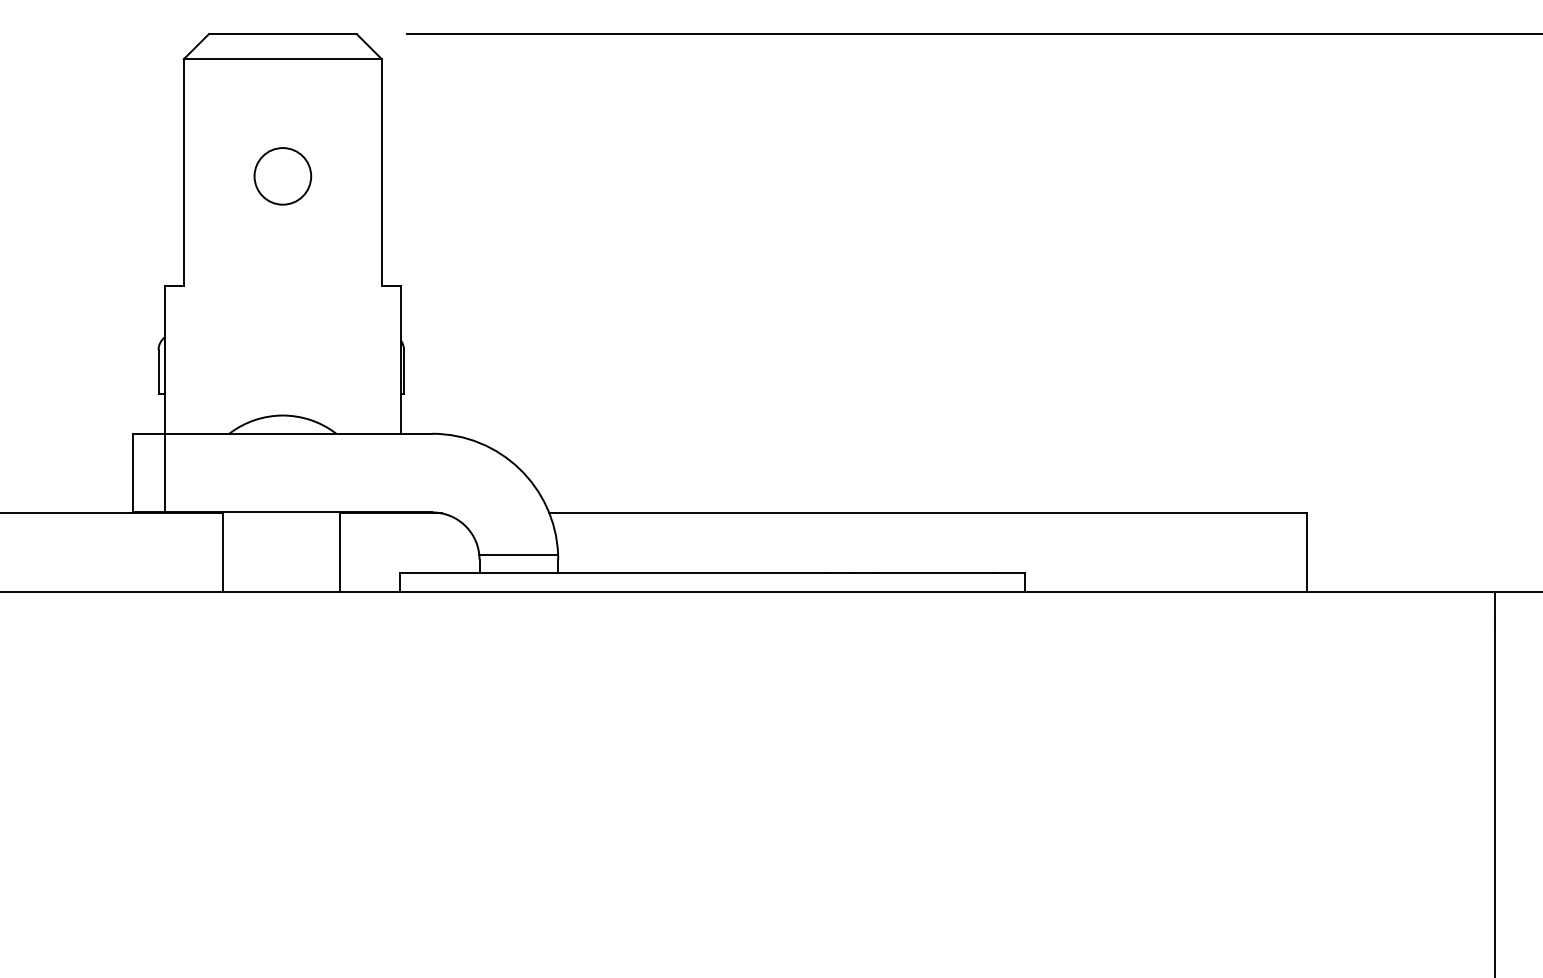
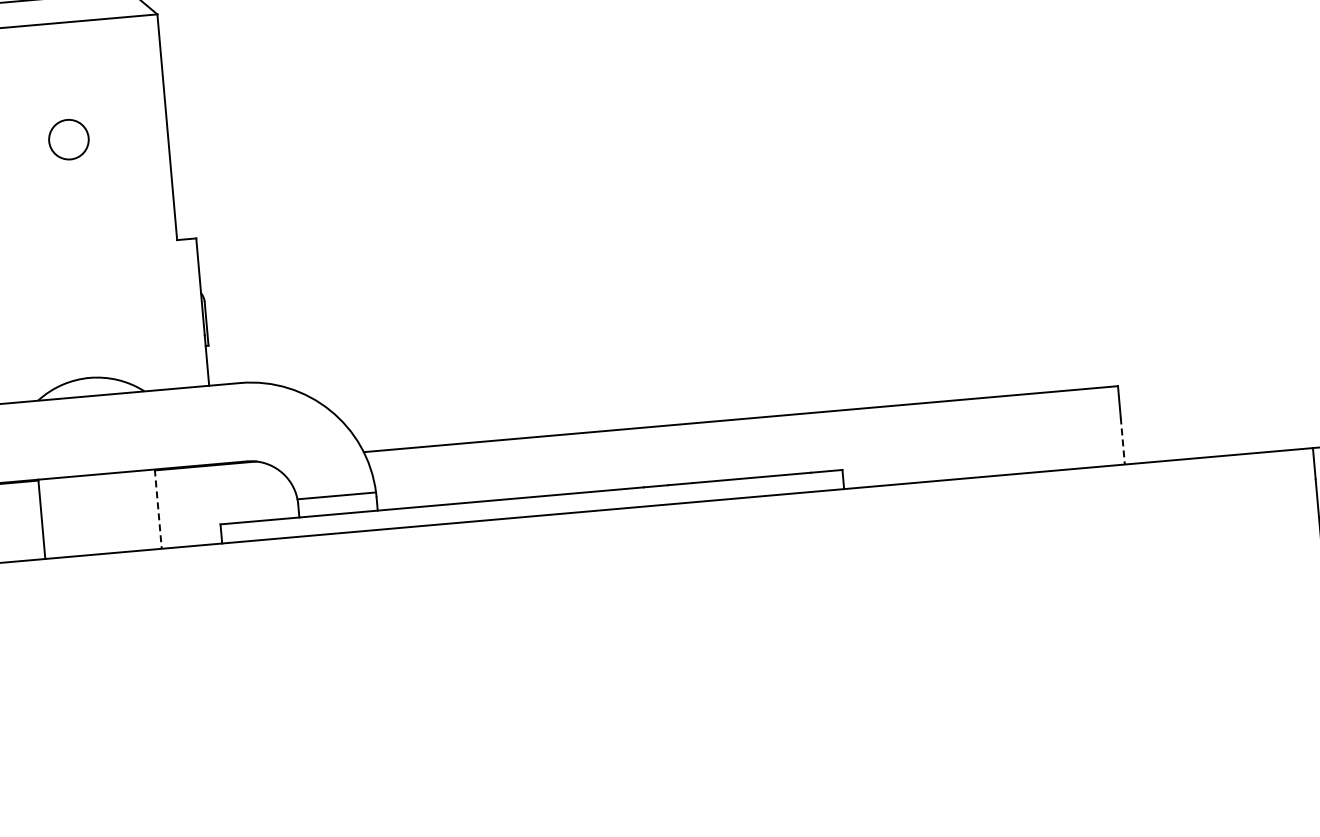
circle: (282, 176) -> (68, 139), size x0.7
line: (339, 552) -> (158, 509), solid -> dashed
line: (1306, 568) -> (1122, 441), solid -> dashed

